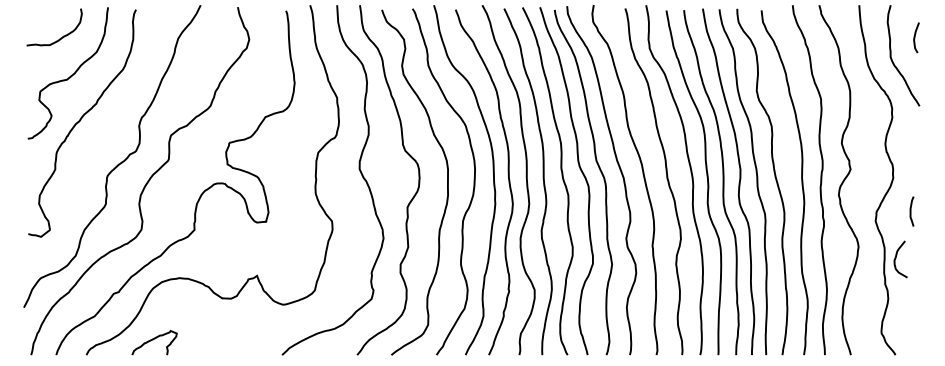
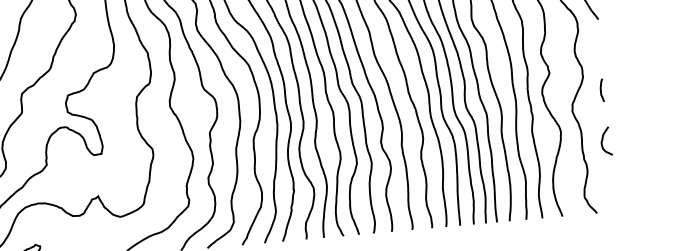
curve: (911, 211) -> (601, 90), moved
curve: (896, 258) -> (602, 140), moved

